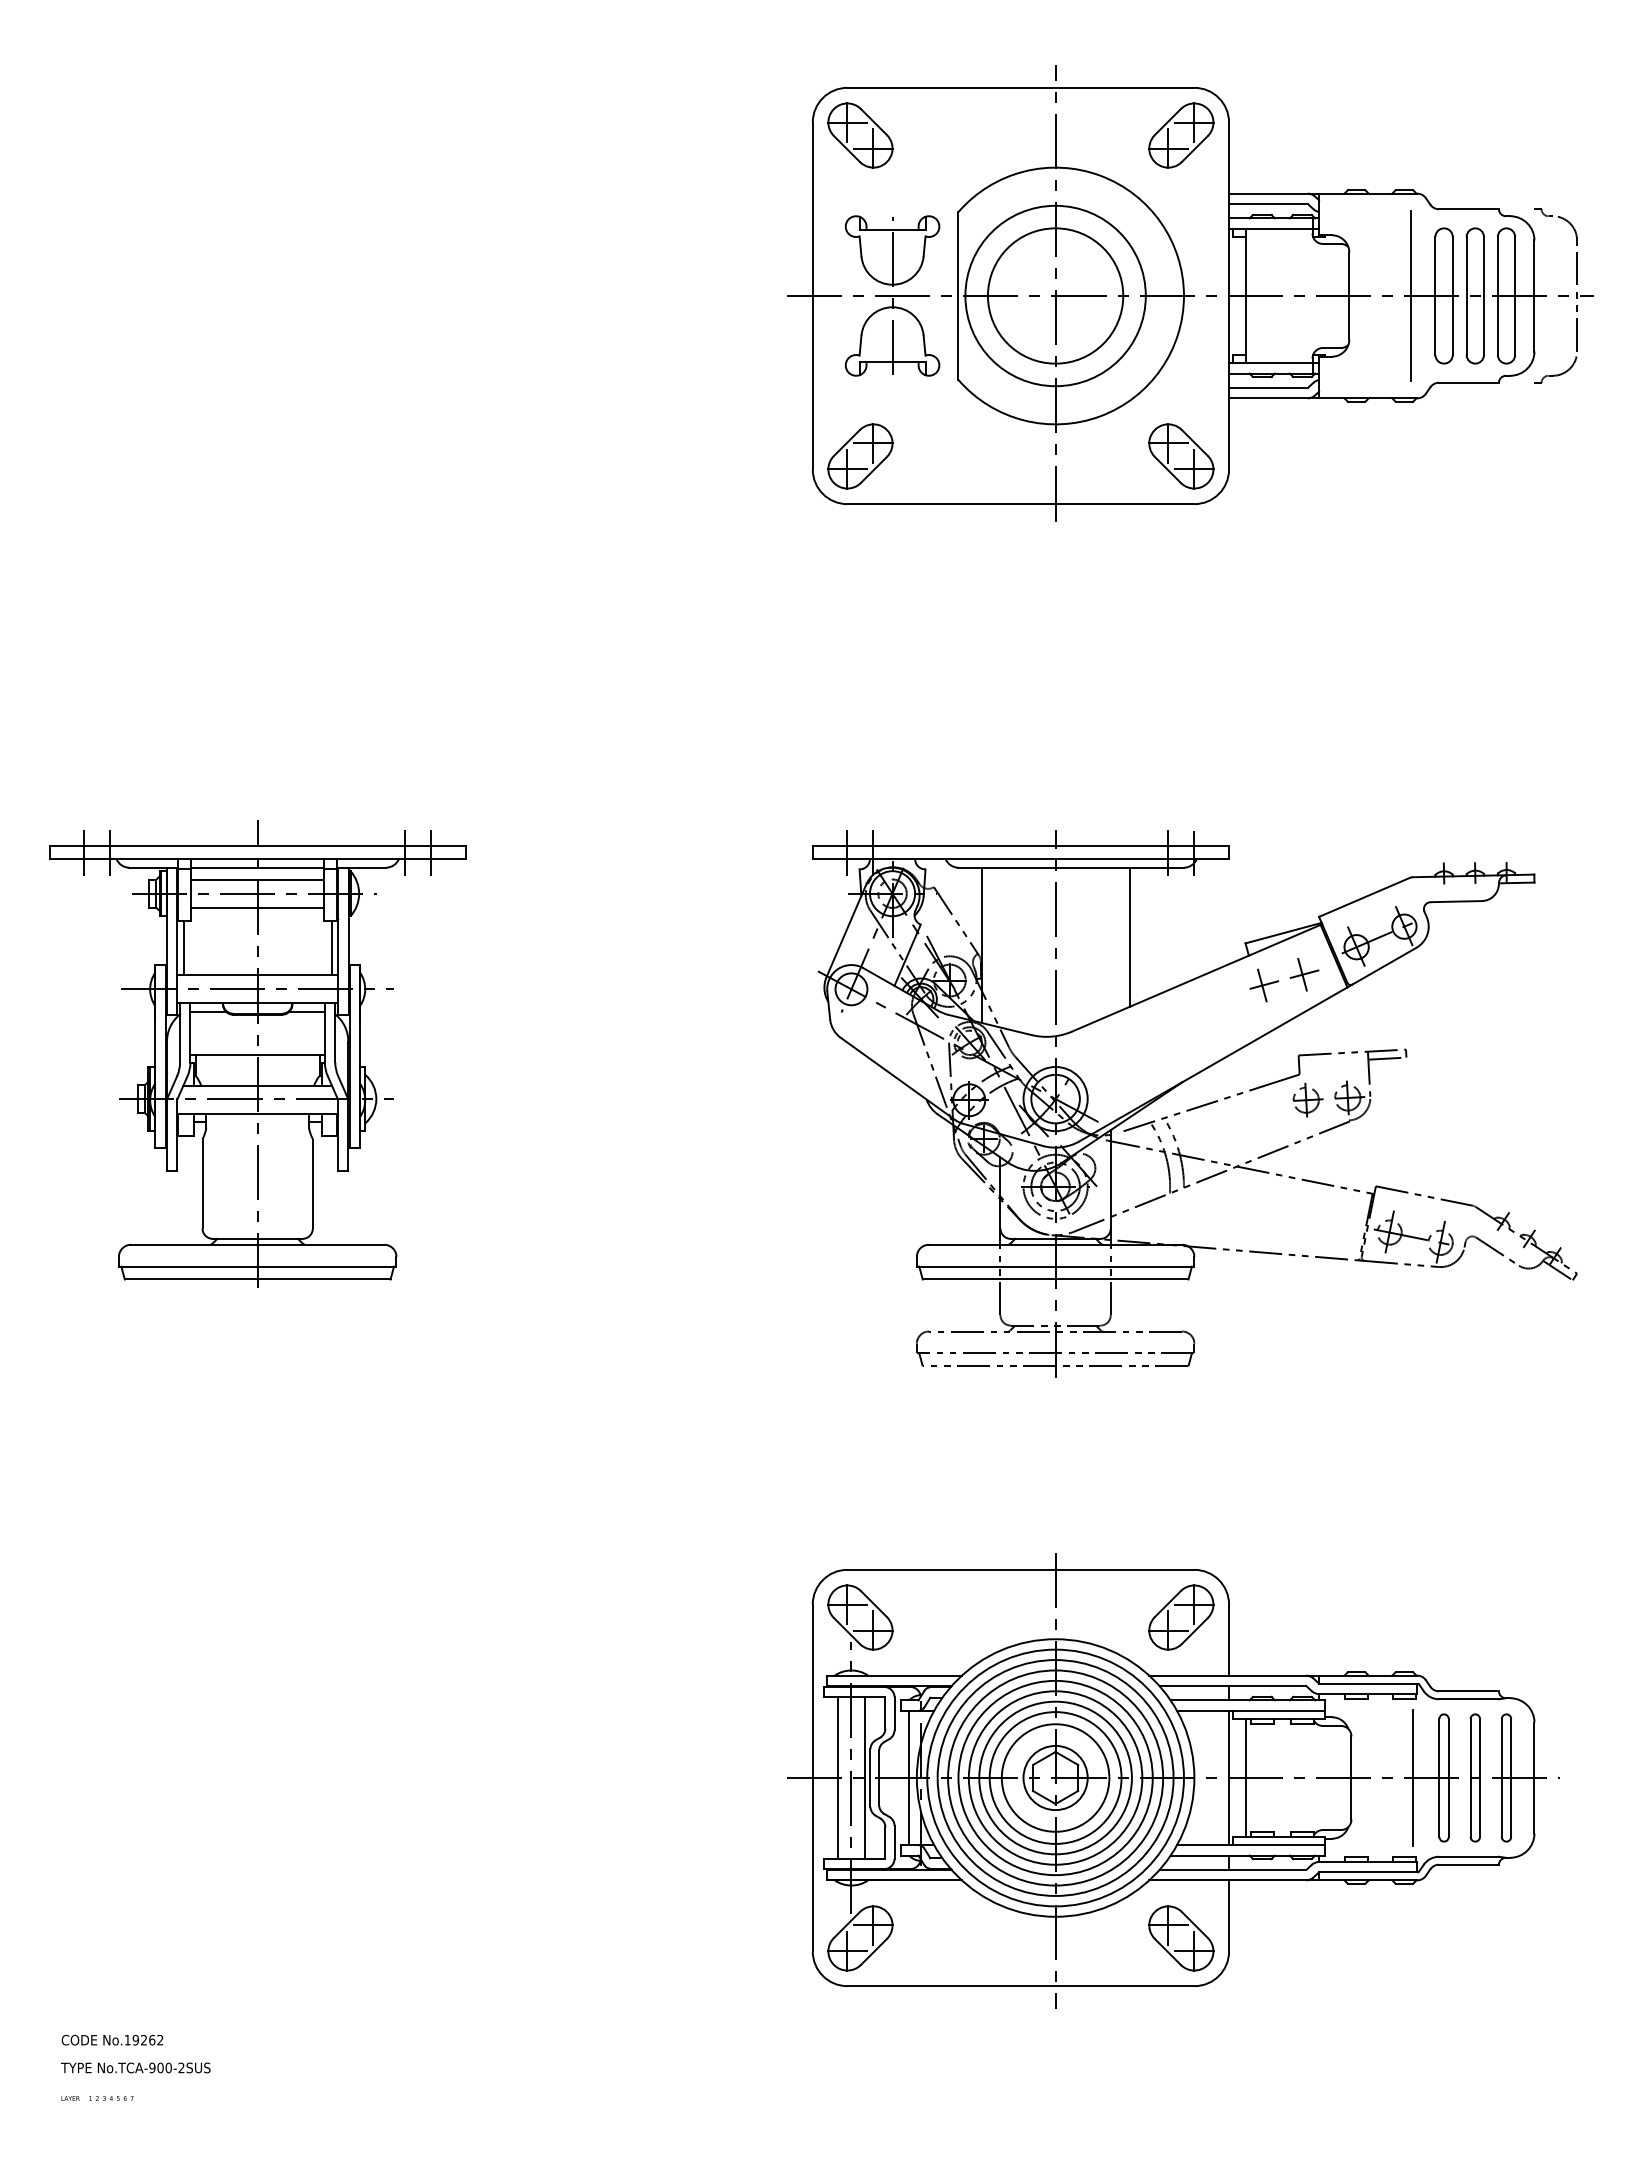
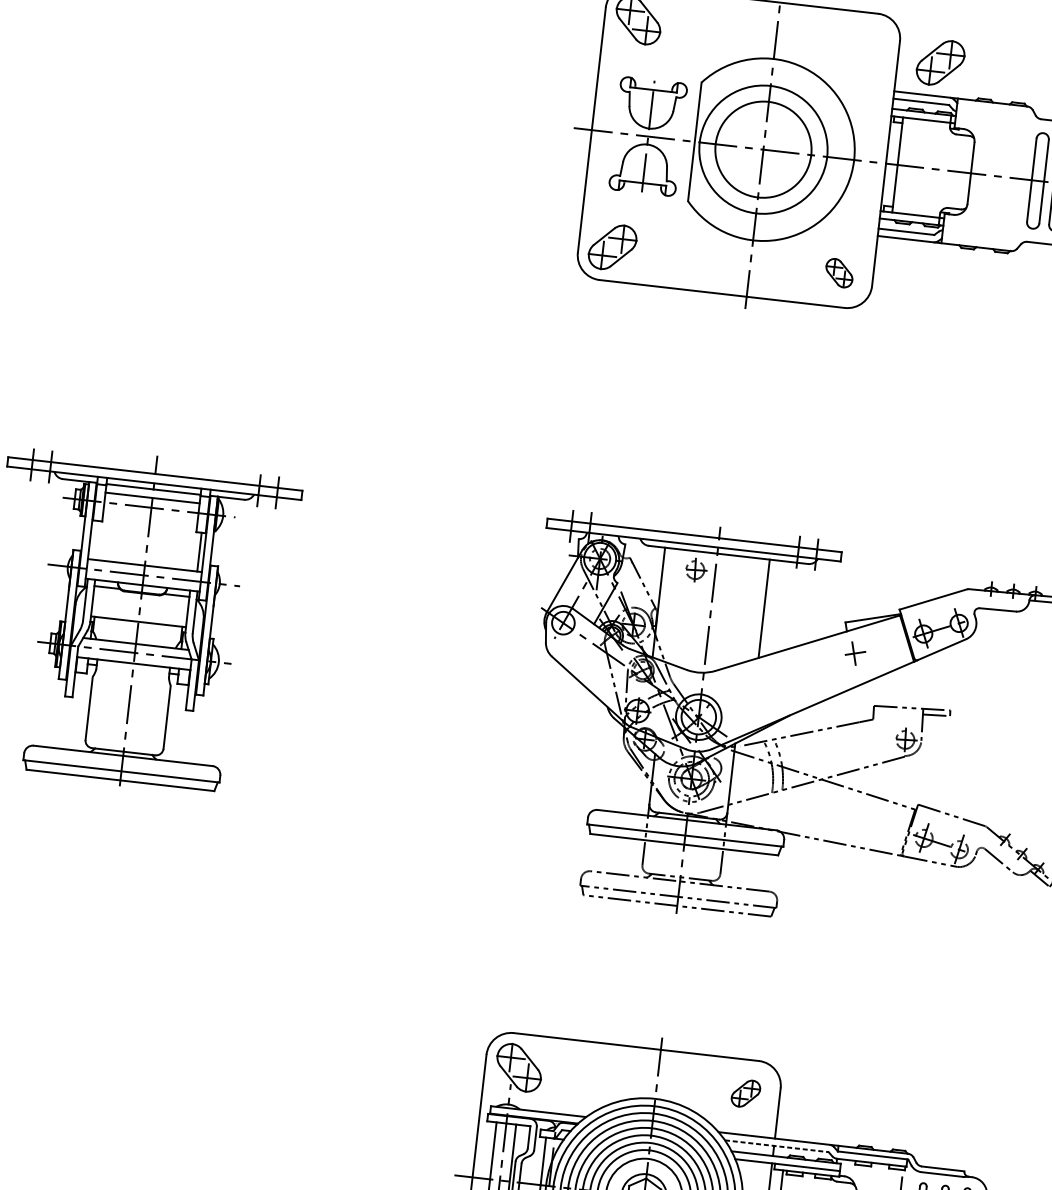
part: (1181, 135) -> (940, 62), moved
line: (1411, 296) -> (1014, 178), removed
part: (1181, 456) -> (839, 273), size x0.6
line: (257, 907) -> (150, 517), removed
line: (183, 947) -> (94, 539), removed
part: (1304, 974) -> (884, 649), removed
part: (1307, 1100) -> (696, 570), moved
part: (1181, 1617) -> (746, 1093), size x0.6
line: (1233, 1686) -> (777, 1146), solid -> dashed

